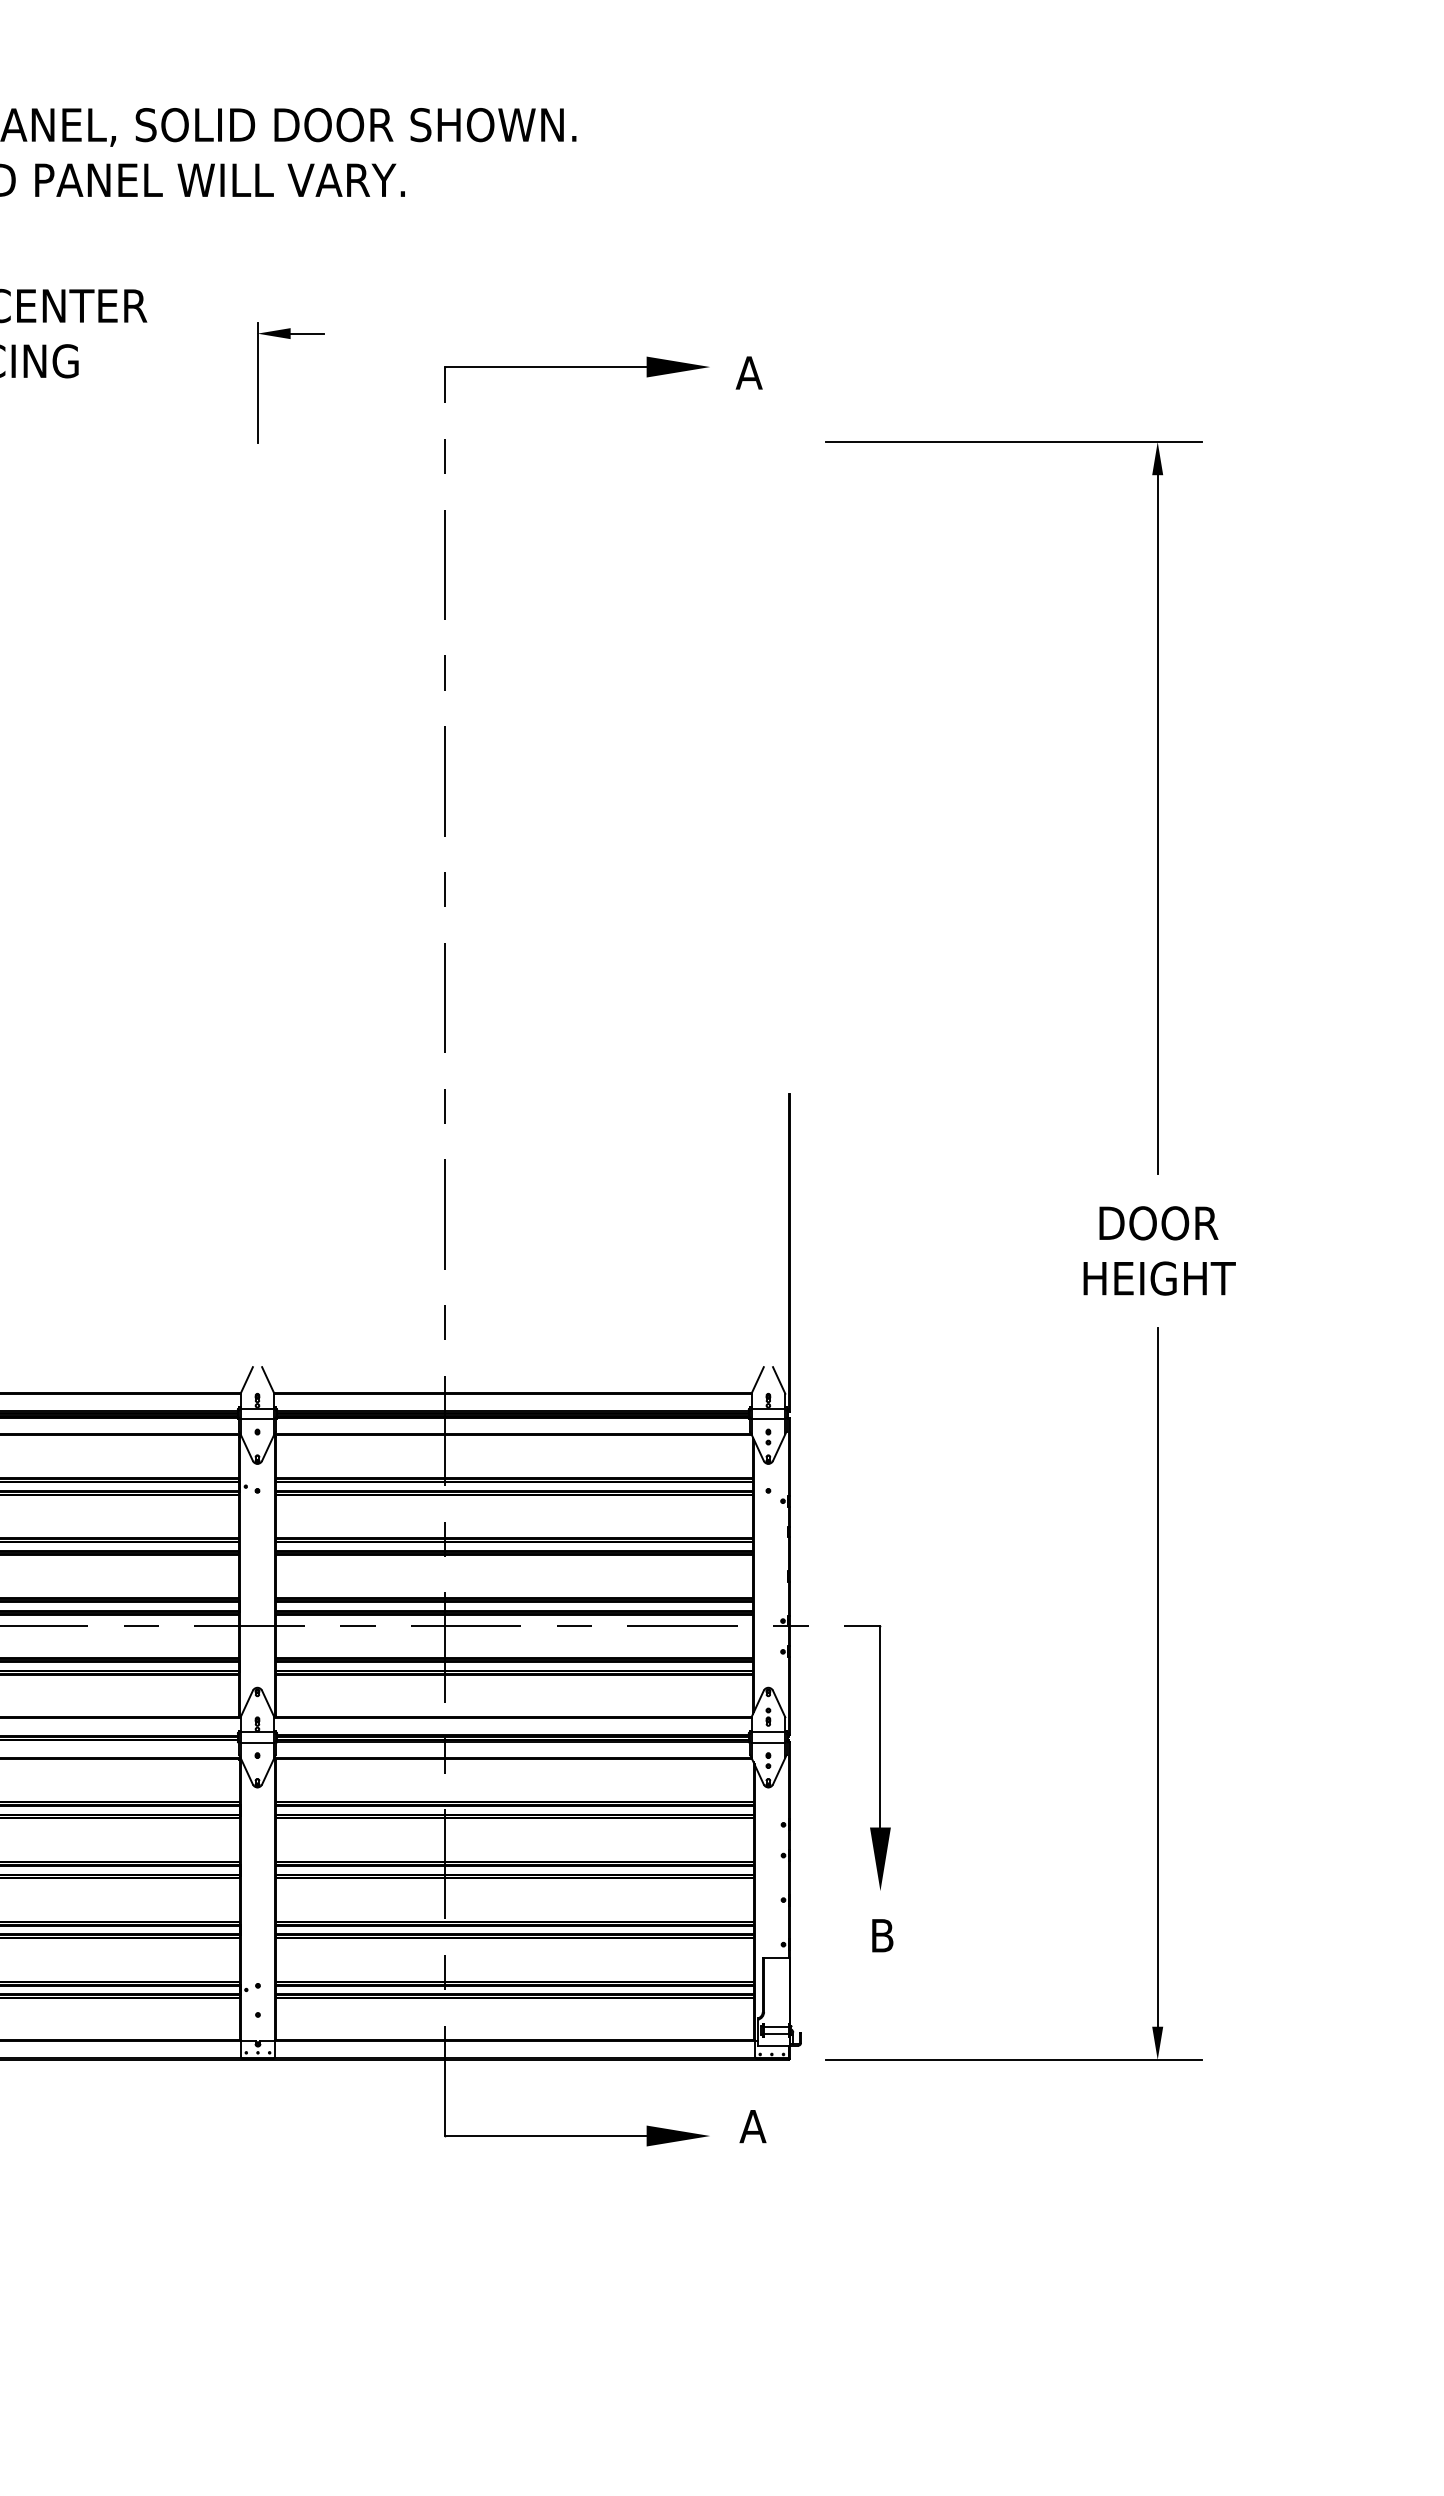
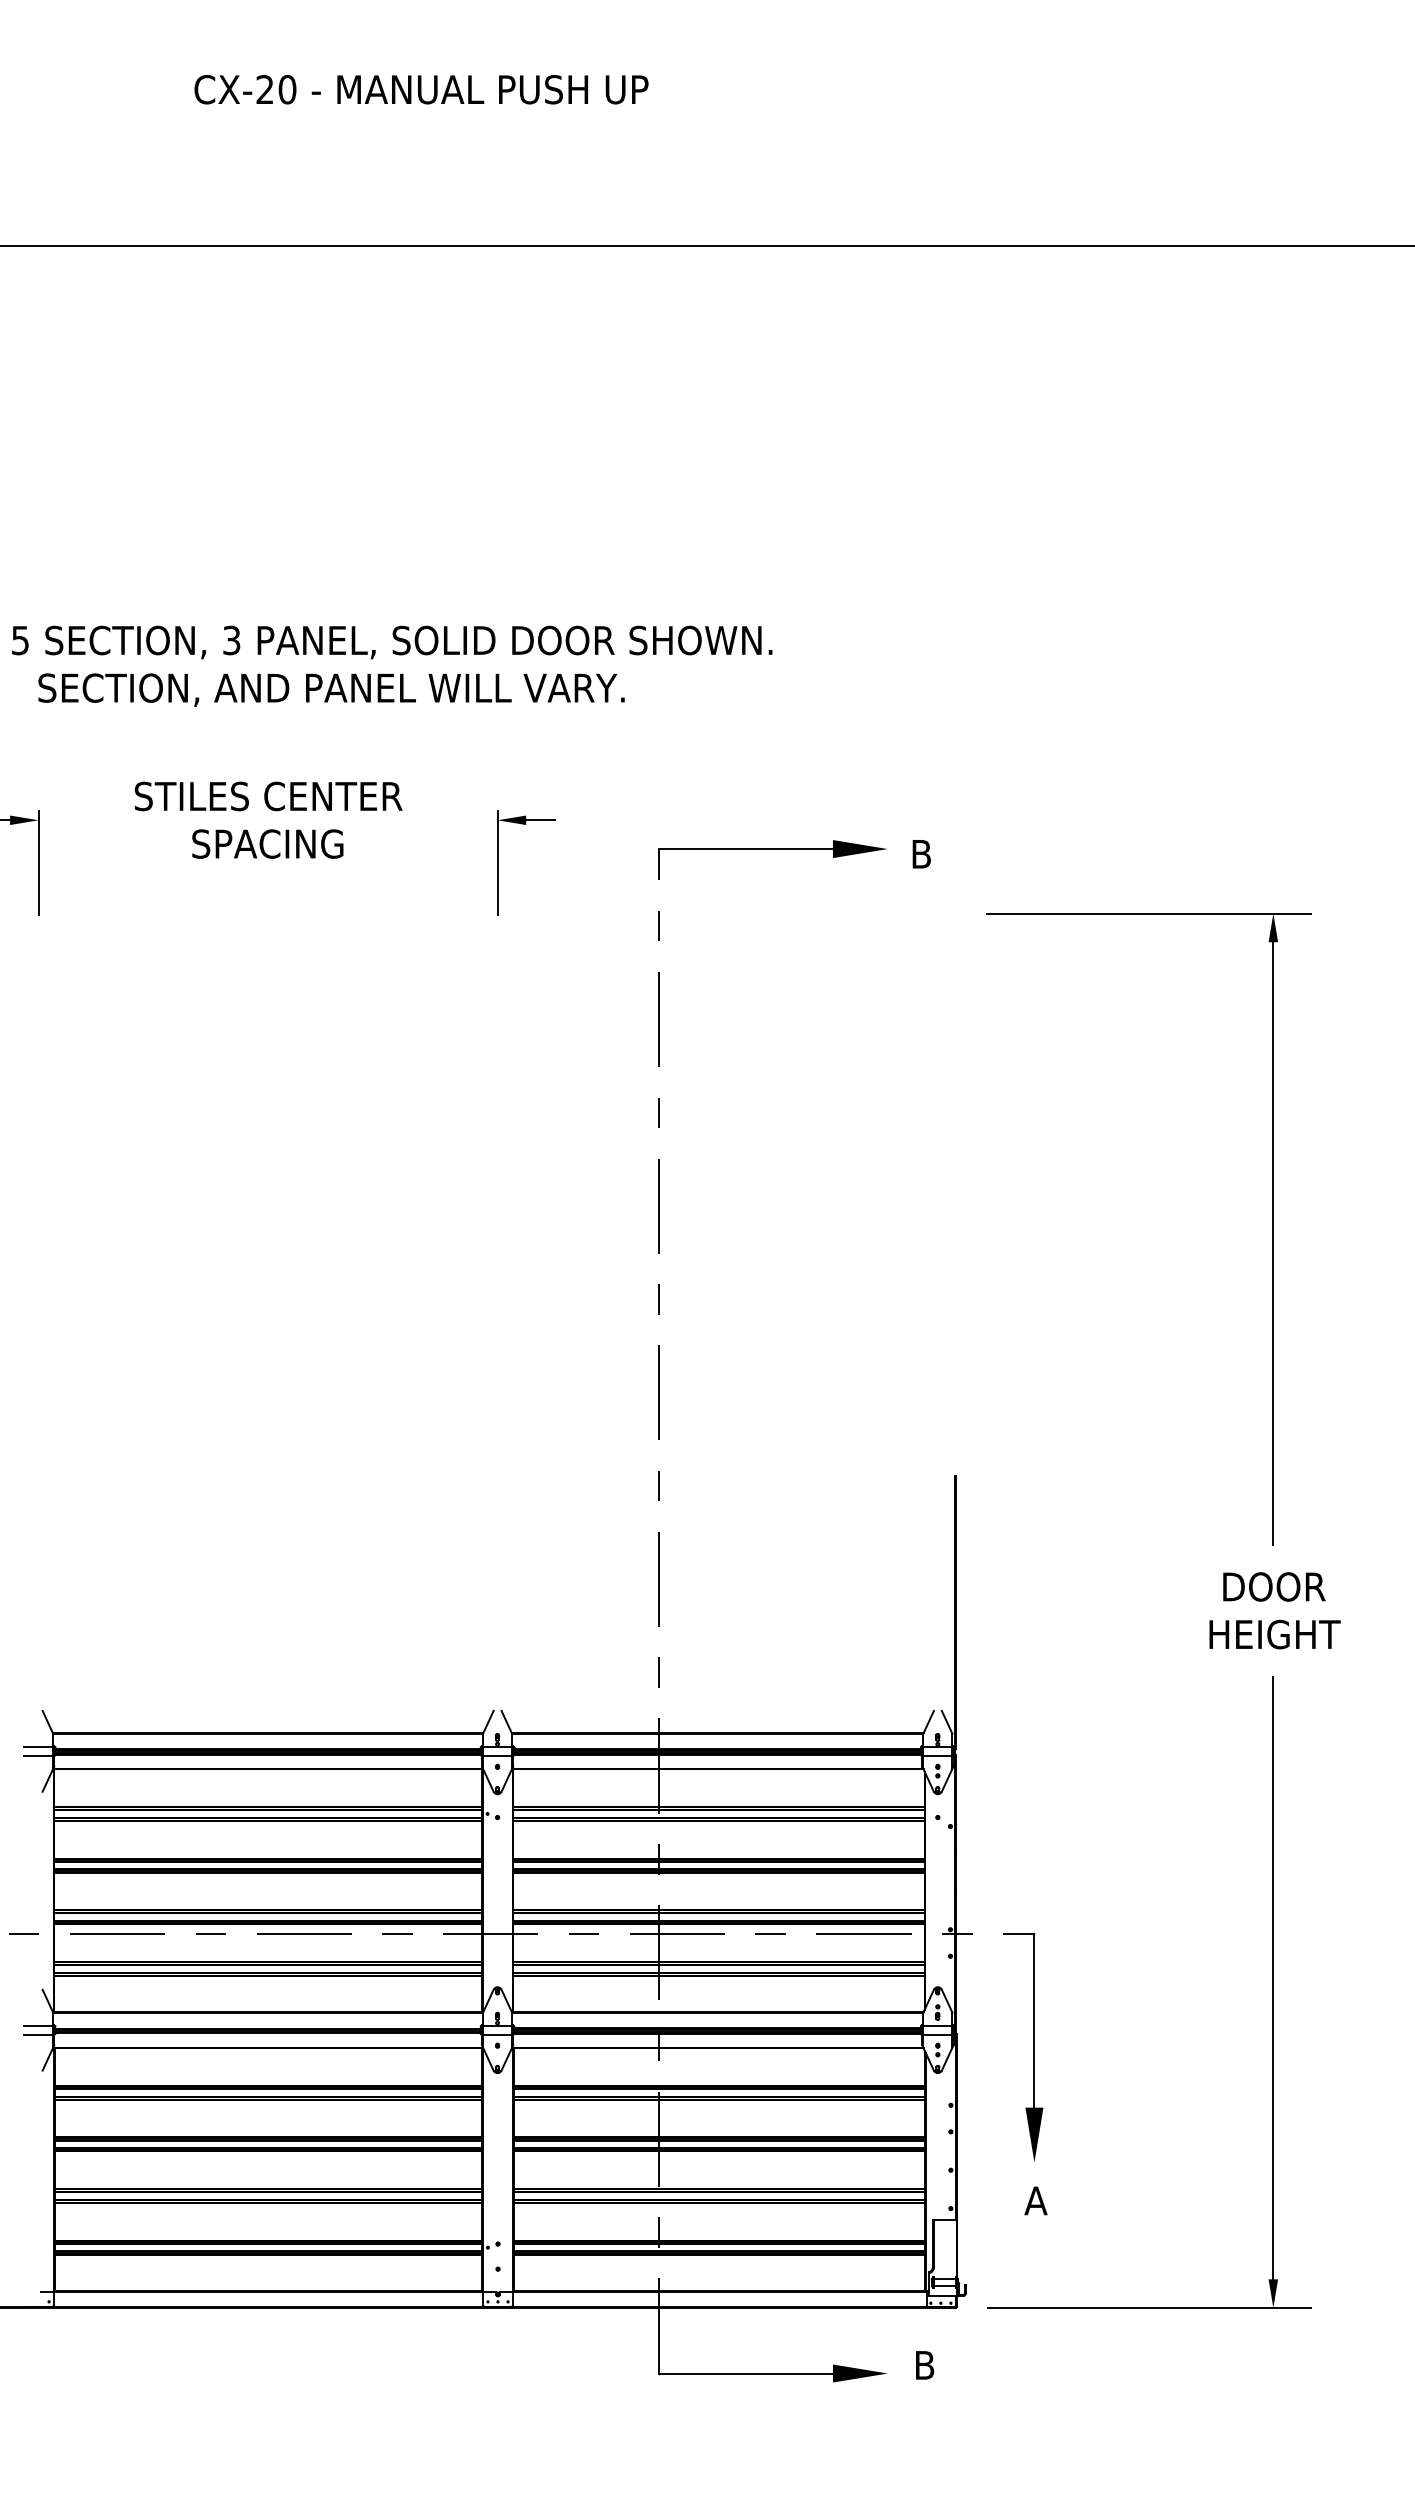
text: (748, 373) -> (920, 854), A -> B
text: (881, 1935) -> (1035, 2200), B -> A
text: (752, 2126) -> (924, 2365), A -> B

